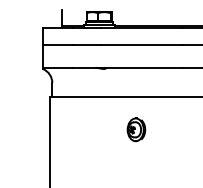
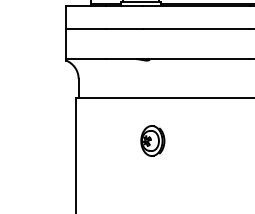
part: (136, 129) -> (152, 140), moved

